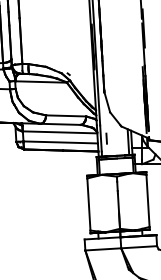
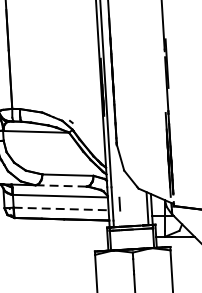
line: (61, 124) -> (62, 186), solid -> dashed
line: (61, 142) -> (62, 209), solid -> dashed

